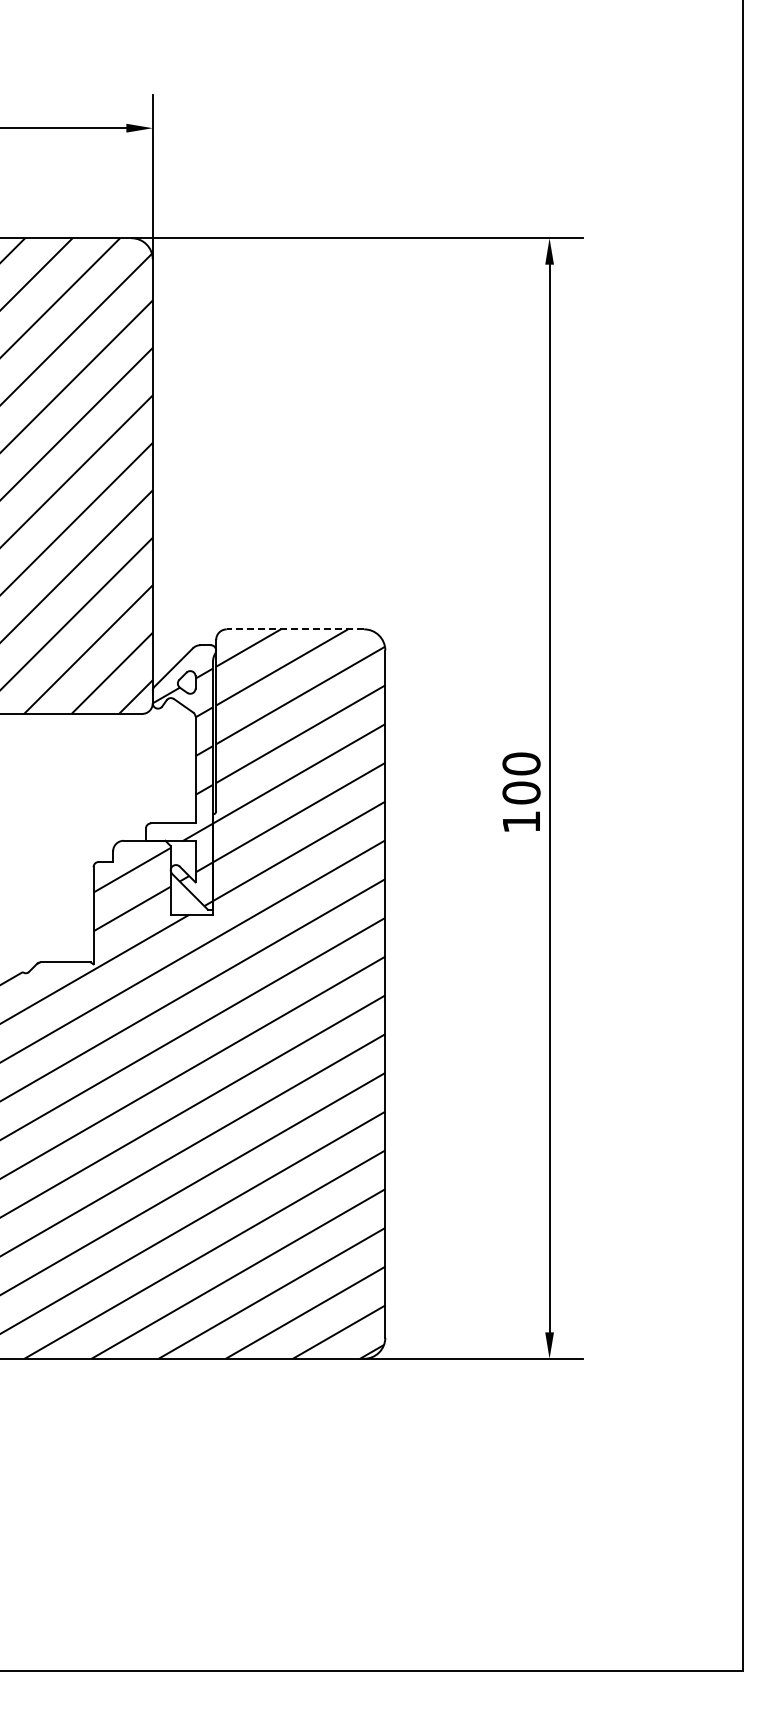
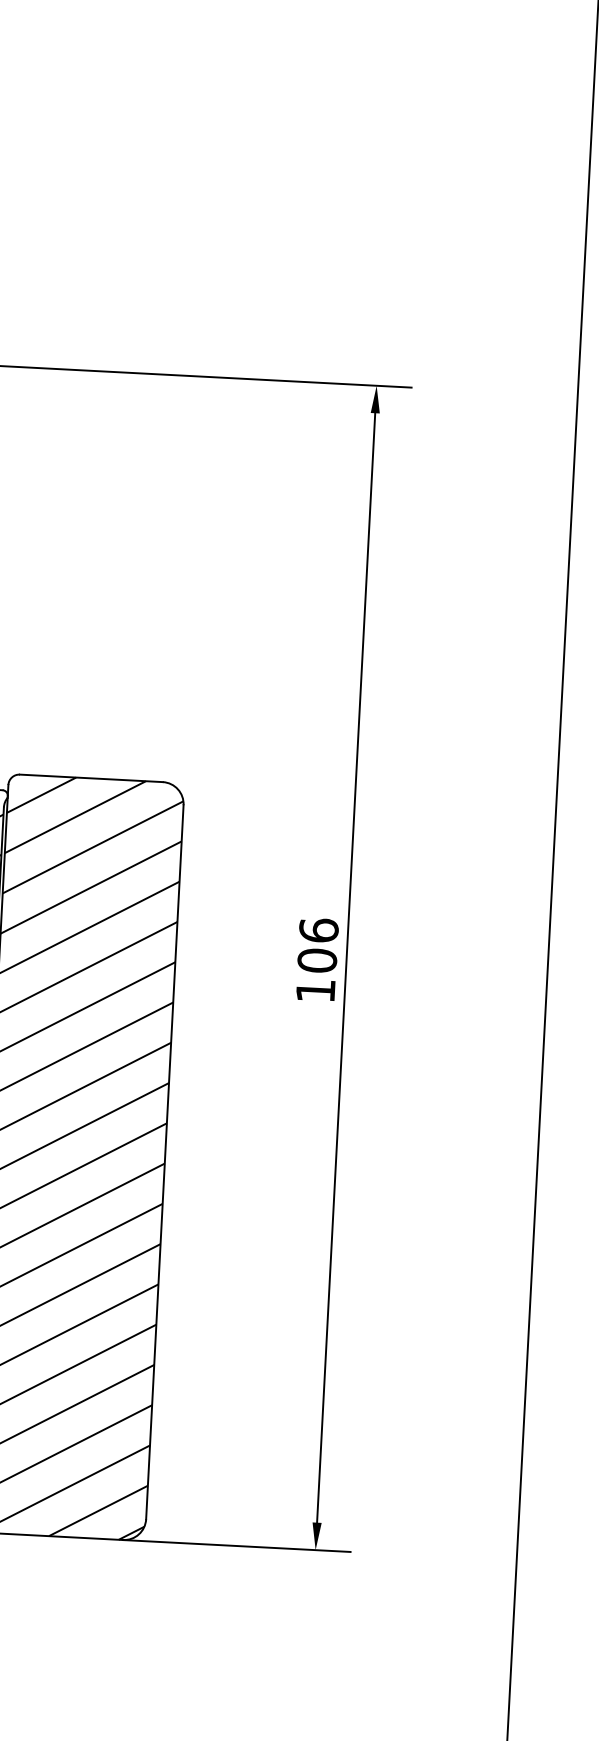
line: (295, 629) -> (91, 778), dashed -> solid
text: (521, 763) -> (318, 930), 100 -> 106

